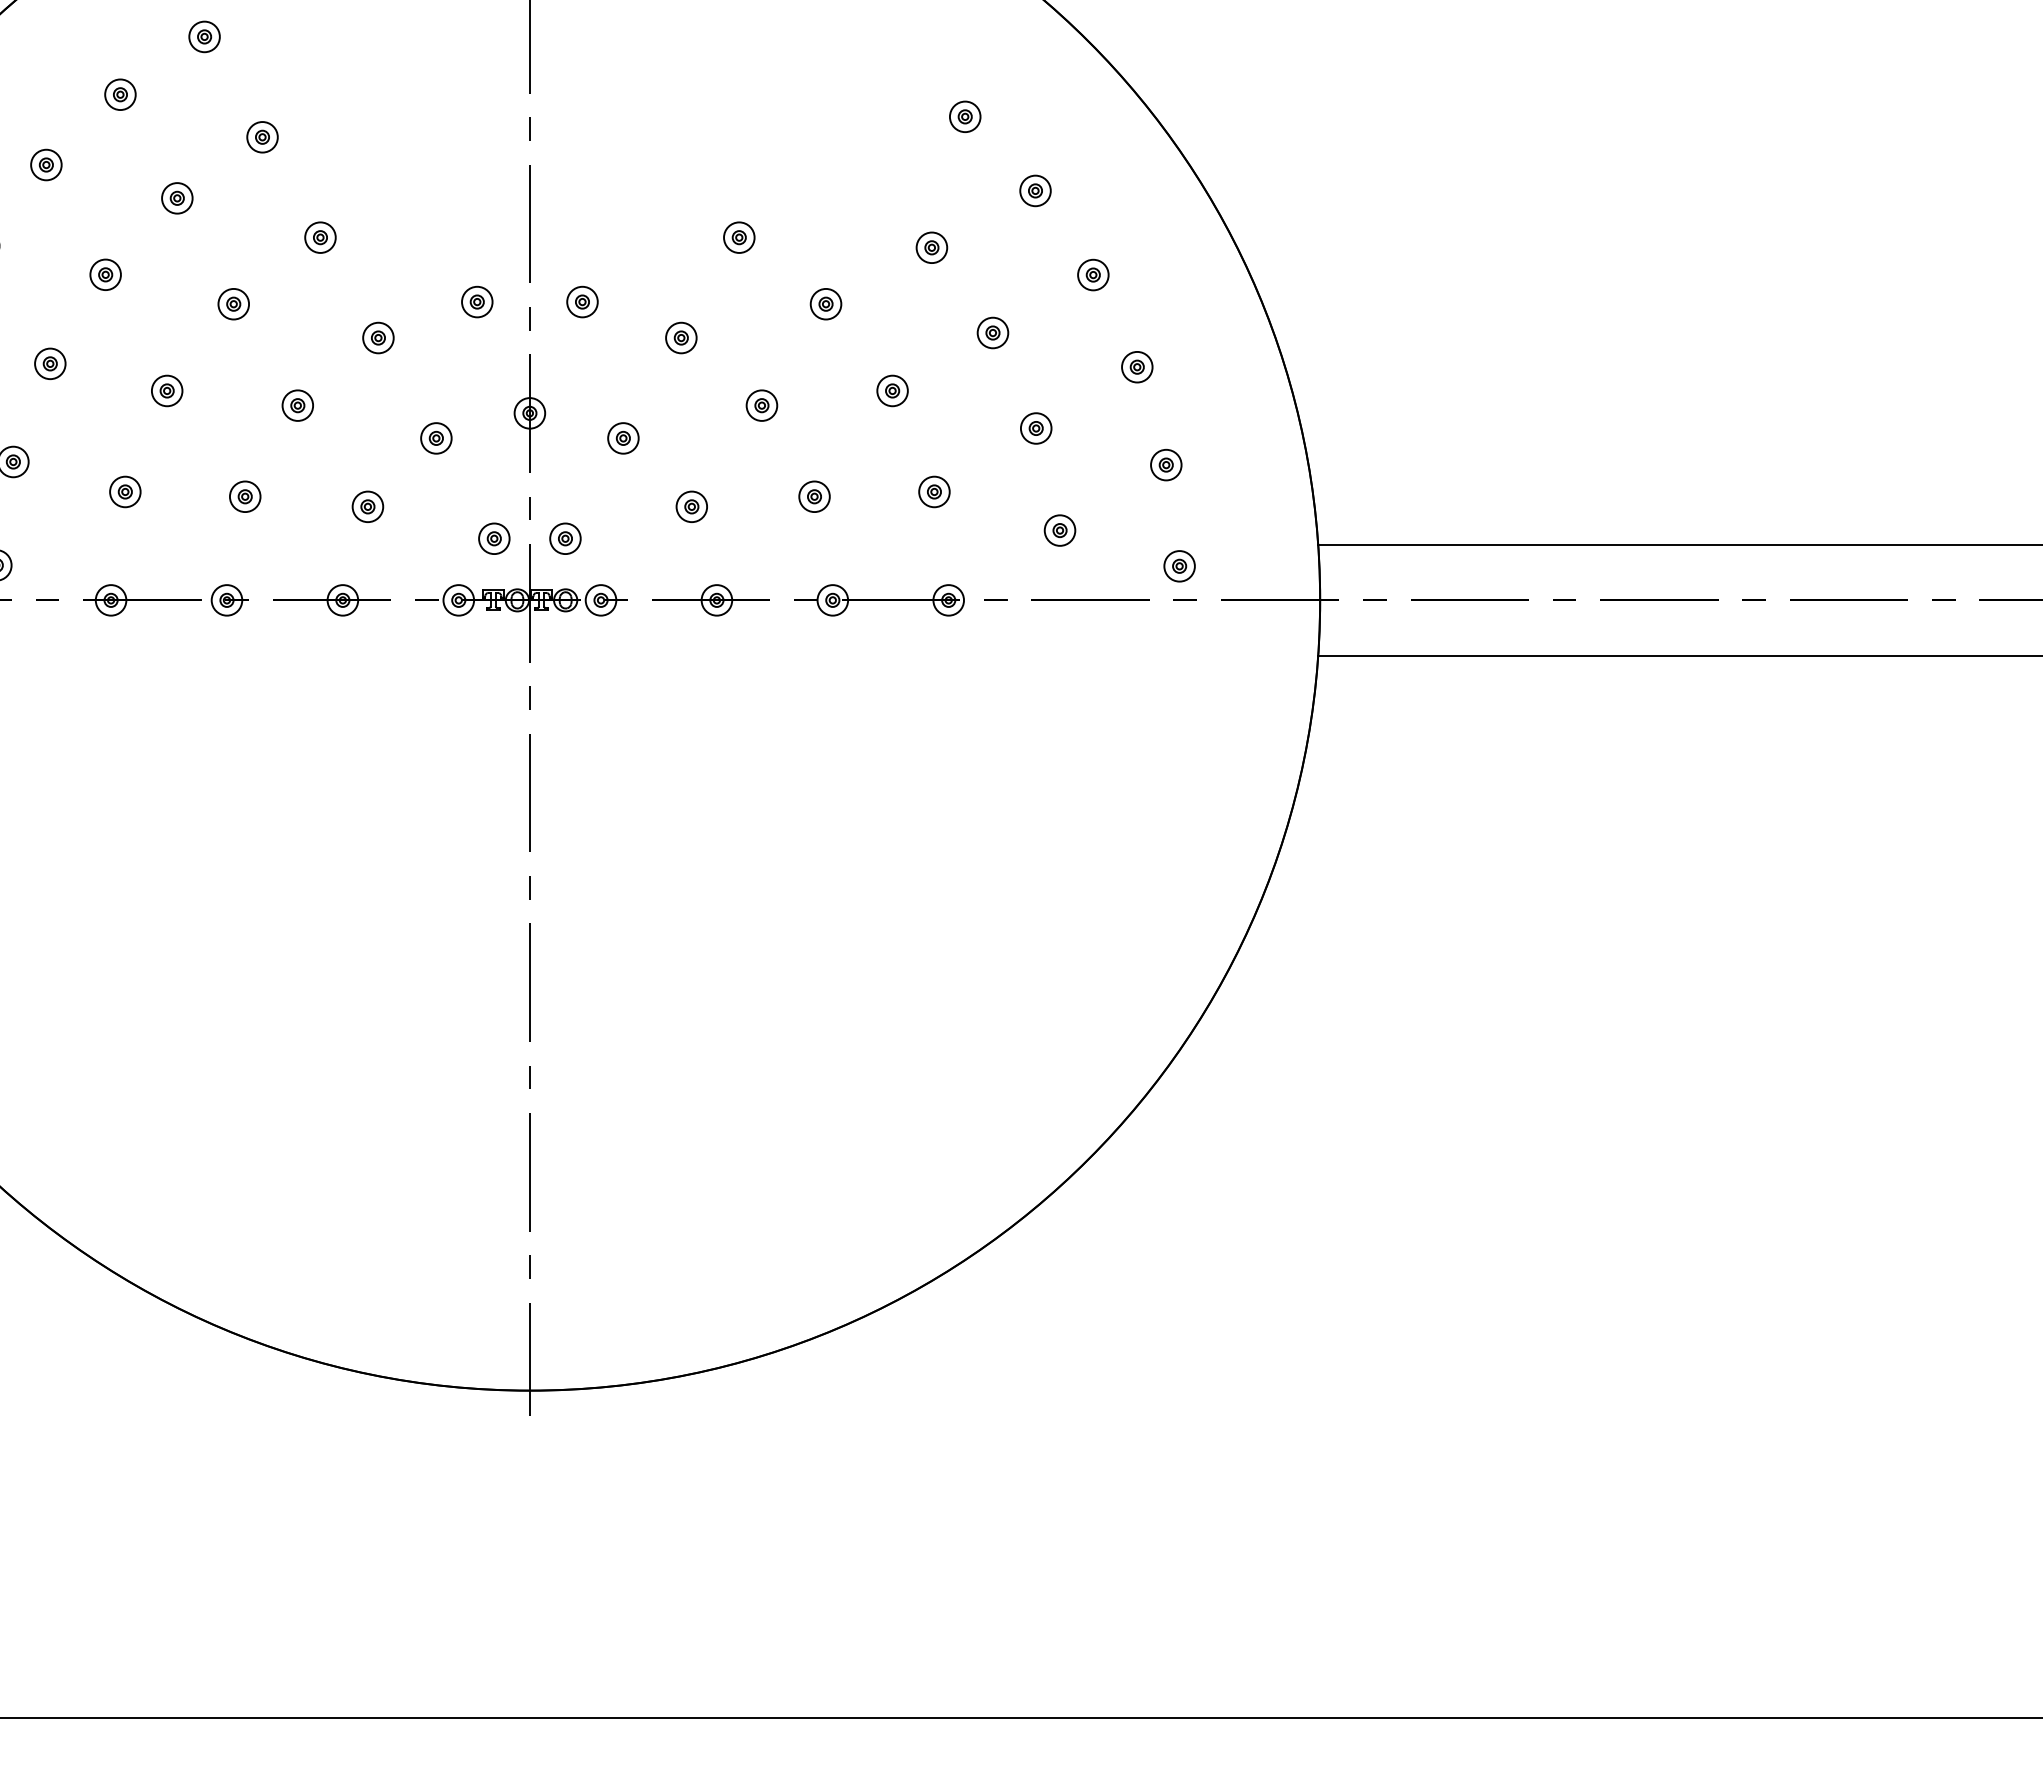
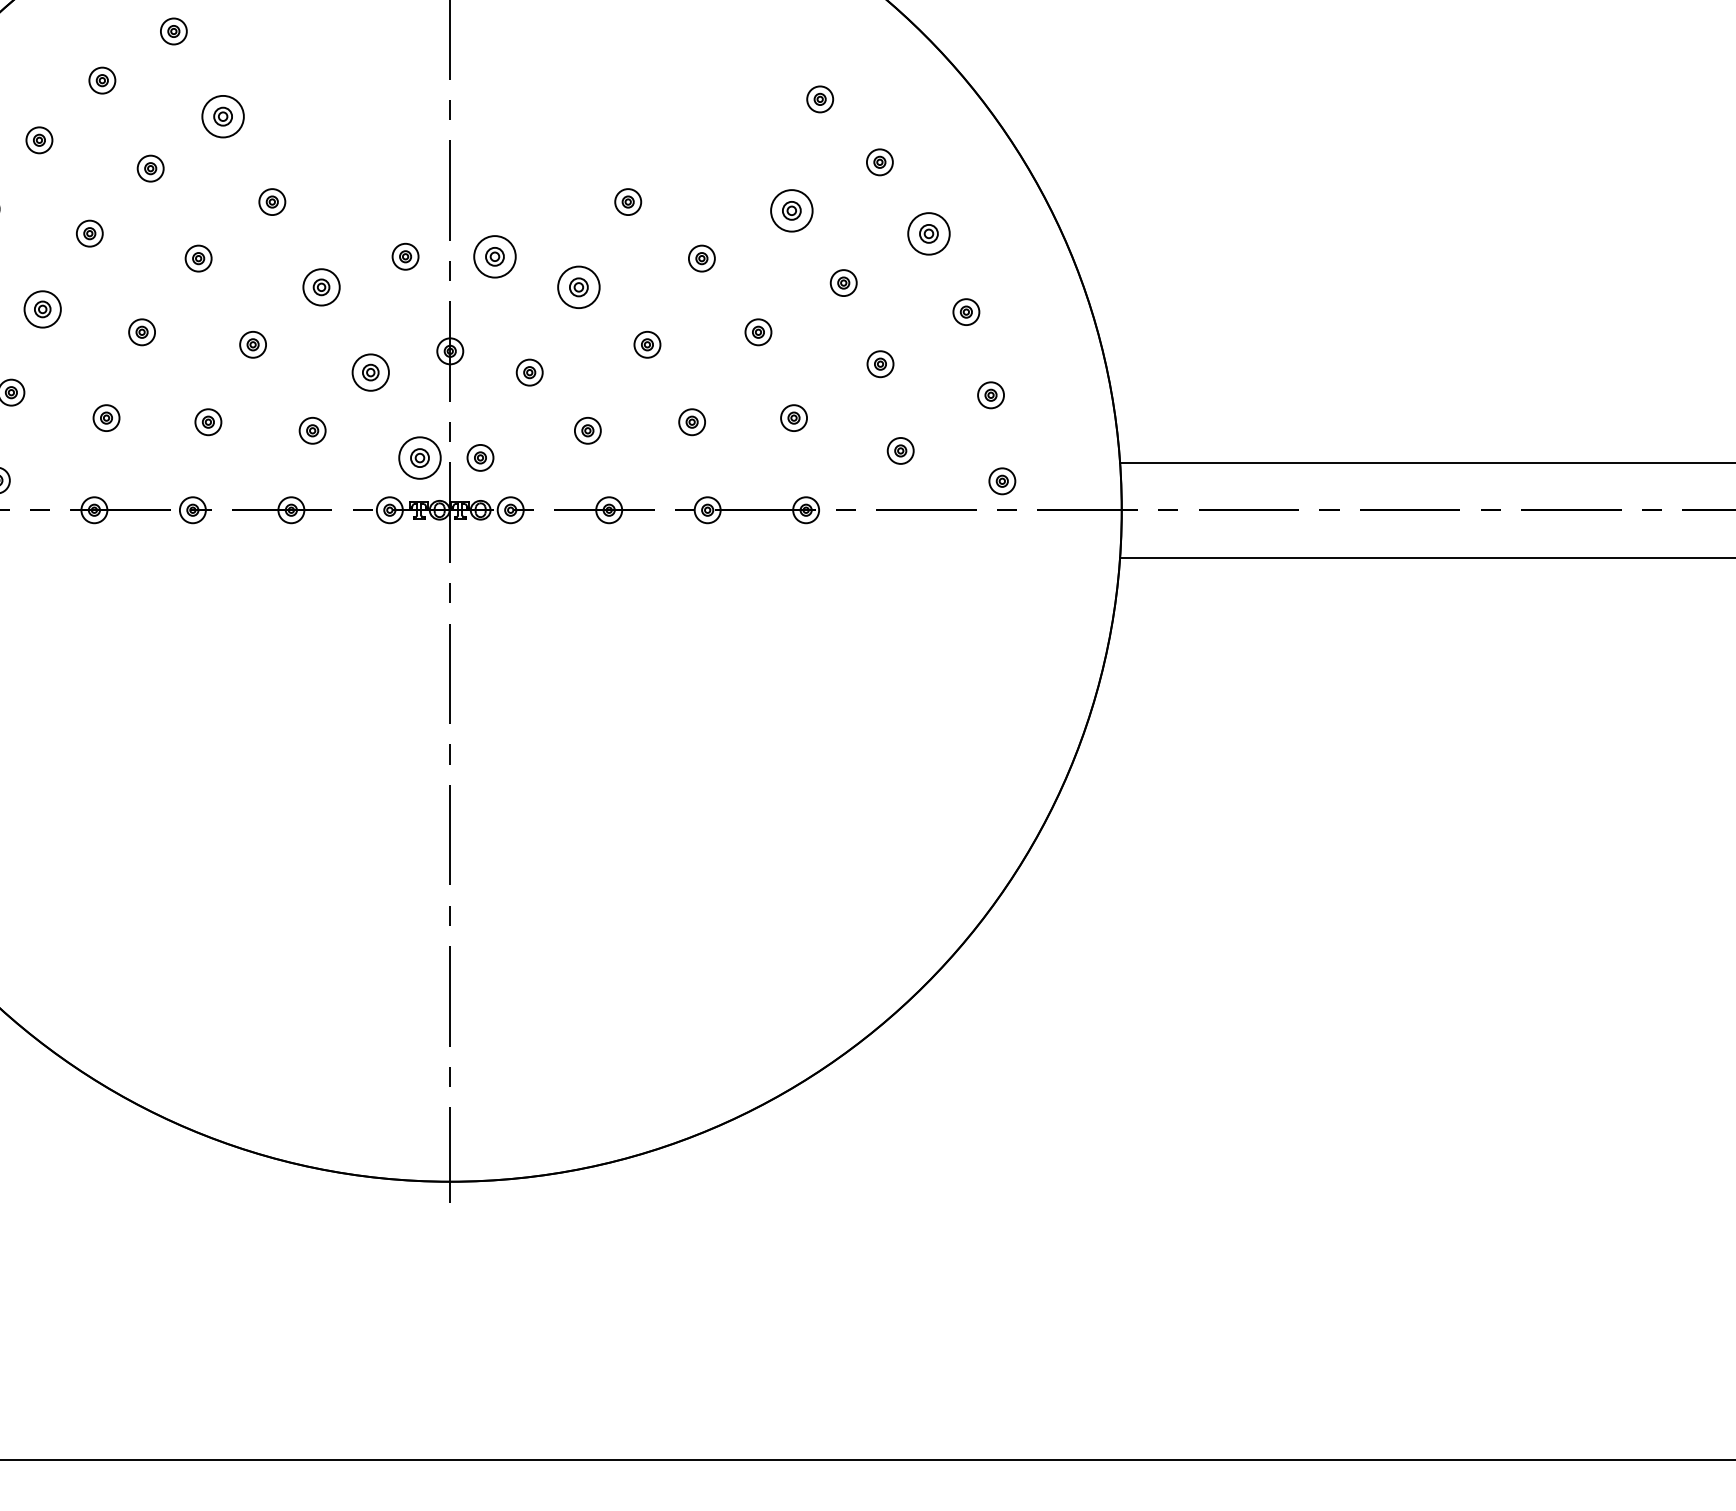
part: (262, 137) -> (223, 116), size x1.6
part: (931, 247) -> (791, 210), size x1.6
part: (1093, 274) -> (929, 233), size x1.6
part: (582, 301) -> (494, 256), size x1.6
part: (378, 337) -> (321, 286), size x1.4
part: (681, 337) -> (579, 286), size x1.6
part: (50, 363) -> (42, 308), size x1.4
part: (436, 438) -> (370, 372), size x1.4
part: (494, 538) -> (420, 457), size x1.6

